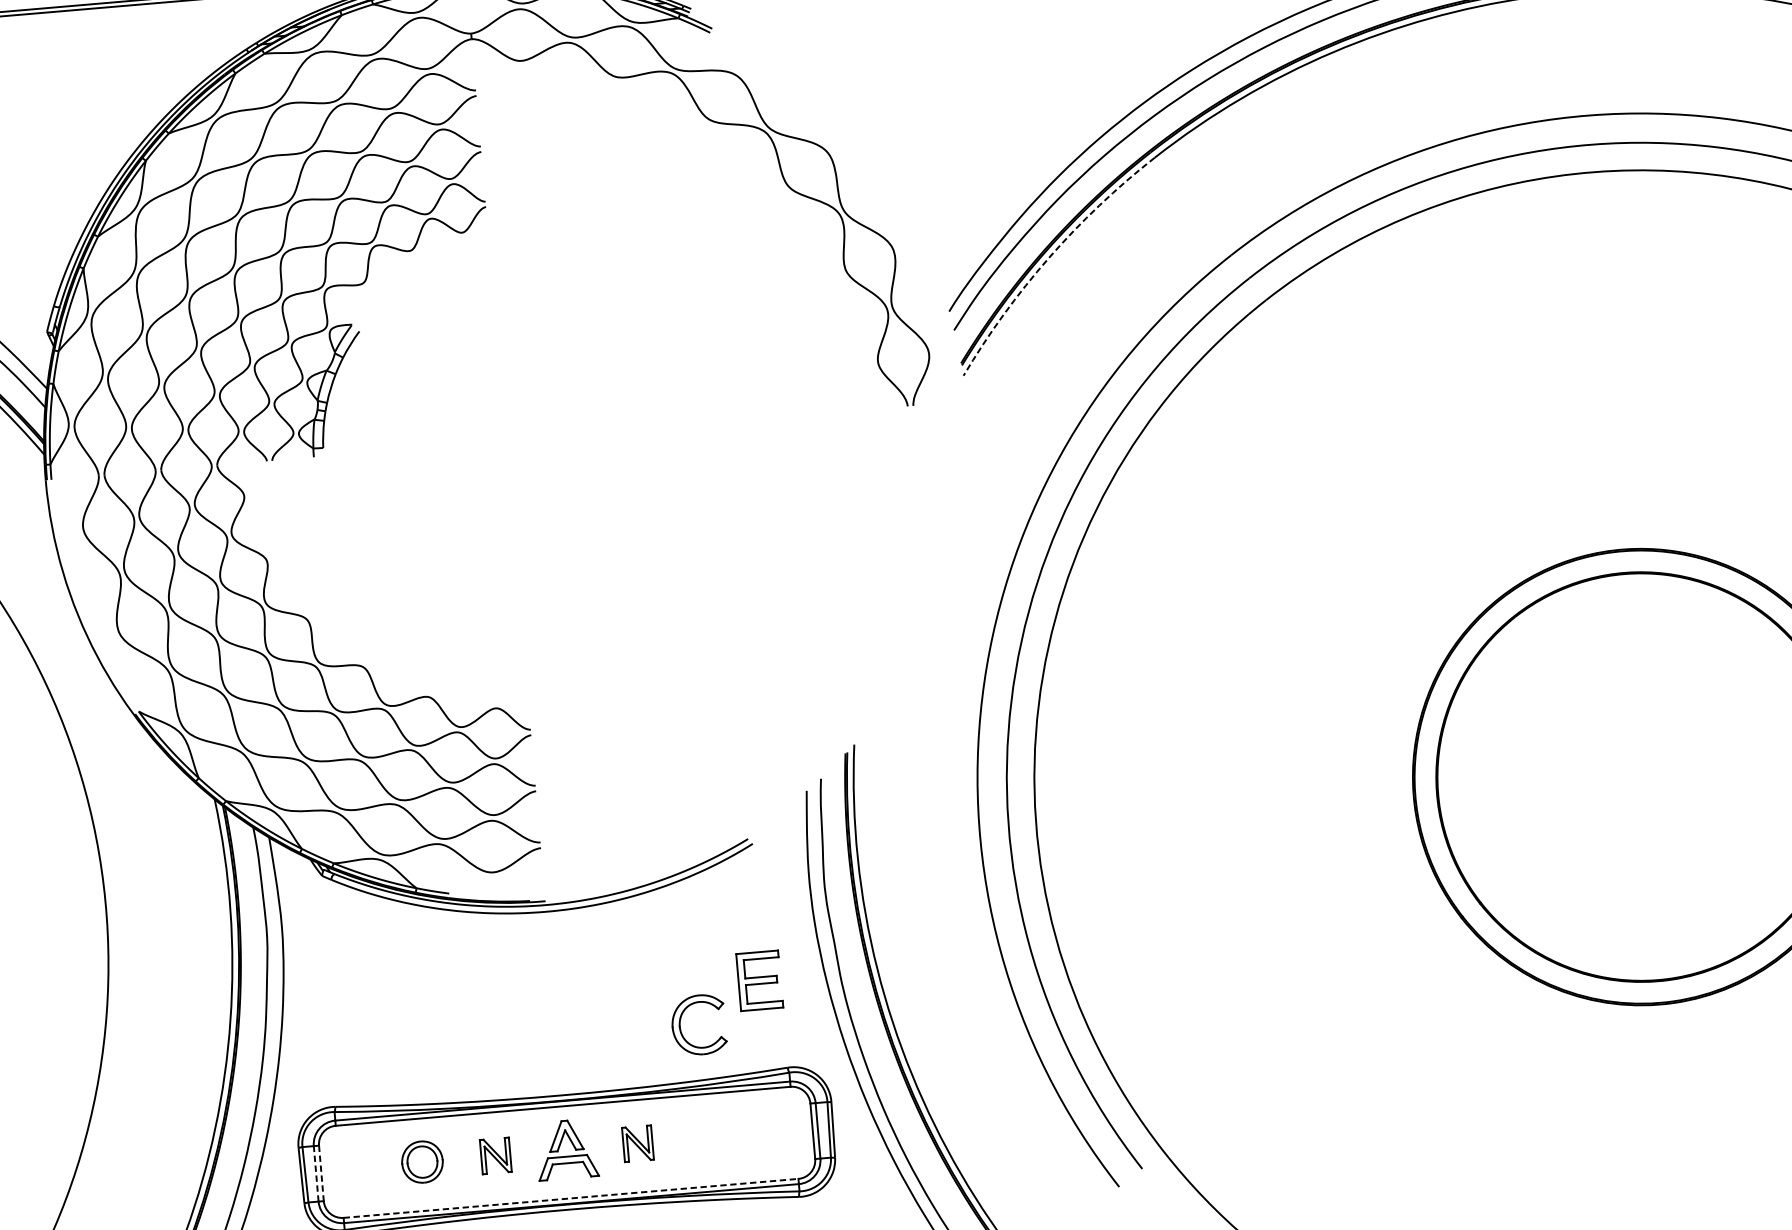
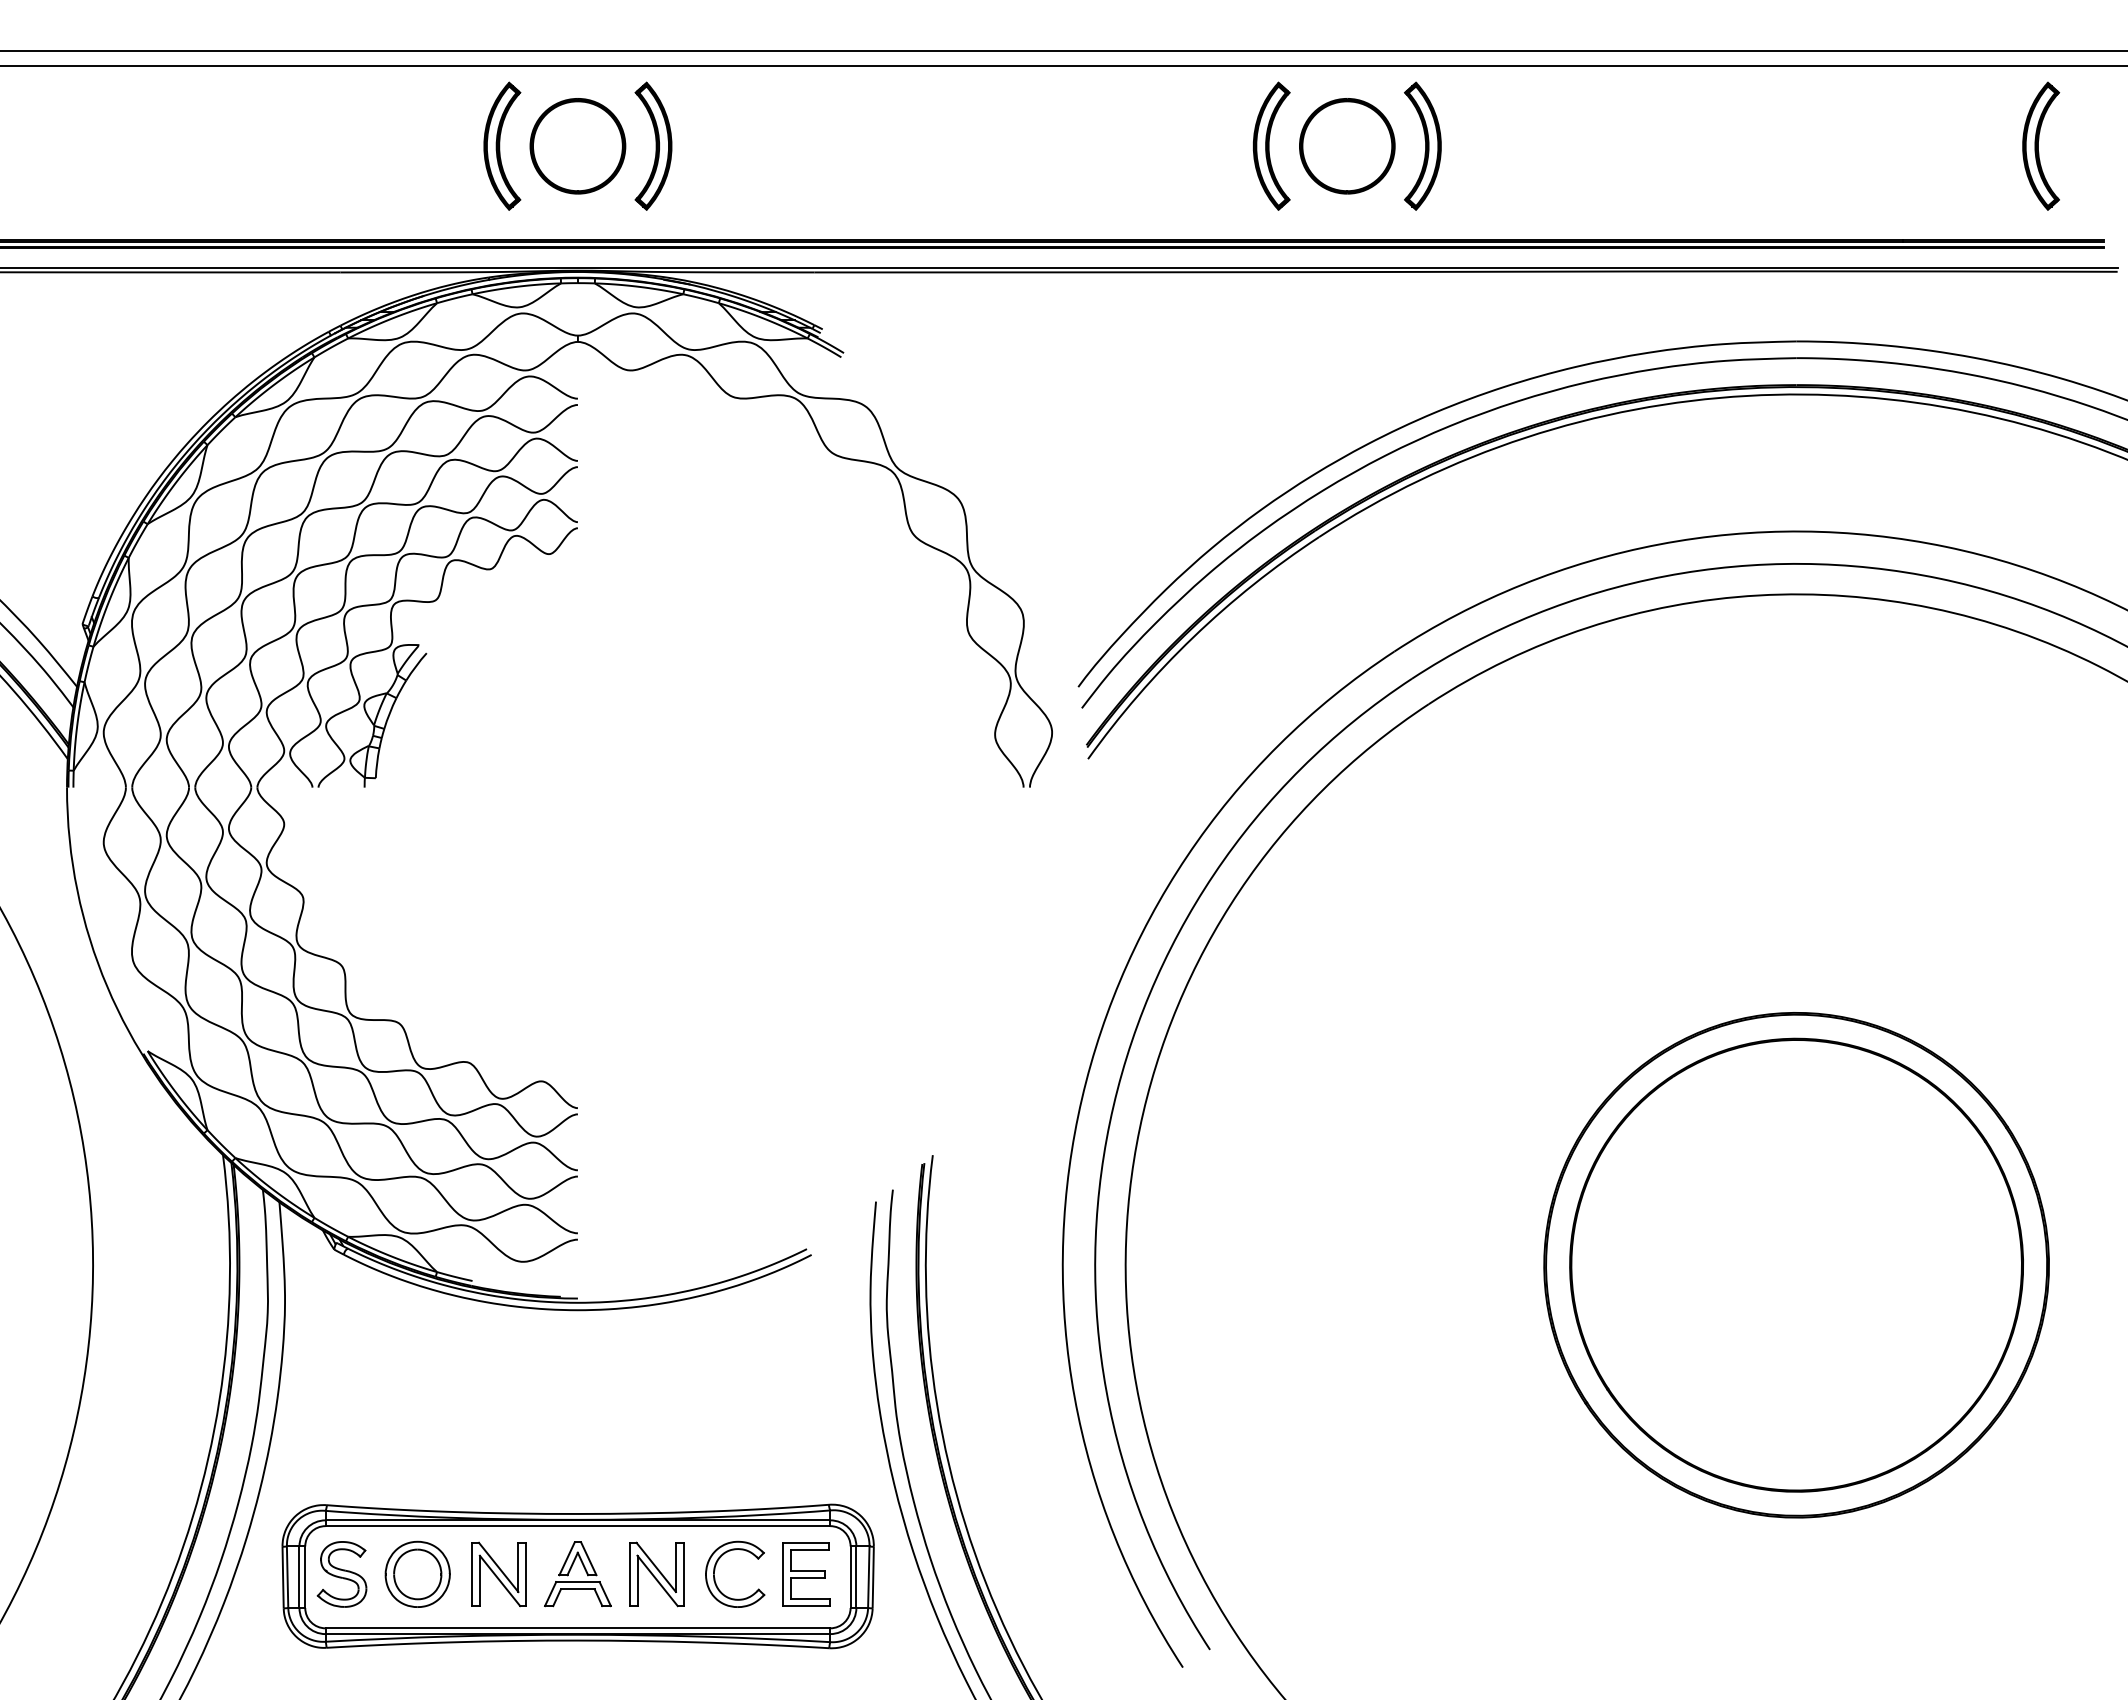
arc: (1049, 258) -> (1193, 637), dashed -> solid
part: (759, 980) -> (806, 1574), moved
part: (680, 1023) -> (715, 1570), moved
part: (637, 1143) -> (656, 1574), size x1.67
part: (495, 1156) -> (498, 1574), size x1.67
part: (422, 1161) -> (417, 1573), size x1.43
part: (353, 1168) -> (341, 1574), added
line: (321, 1173) -> (305, 1577), dashed -> solid
line: (316, 1174) -> (299, 1577), dashed -> solid
line: (571, 1198) -> (578, 1628), dashed -> solid

